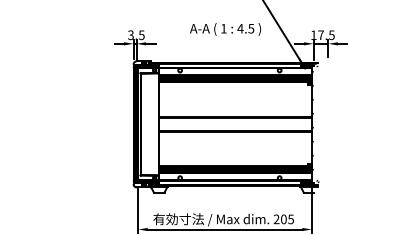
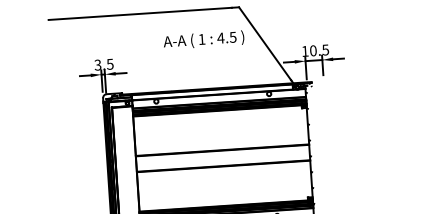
text: (225, 29) -> (203, 40), moved
text: (320, 35) -> (312, 51), 17.5 -> 10.5

